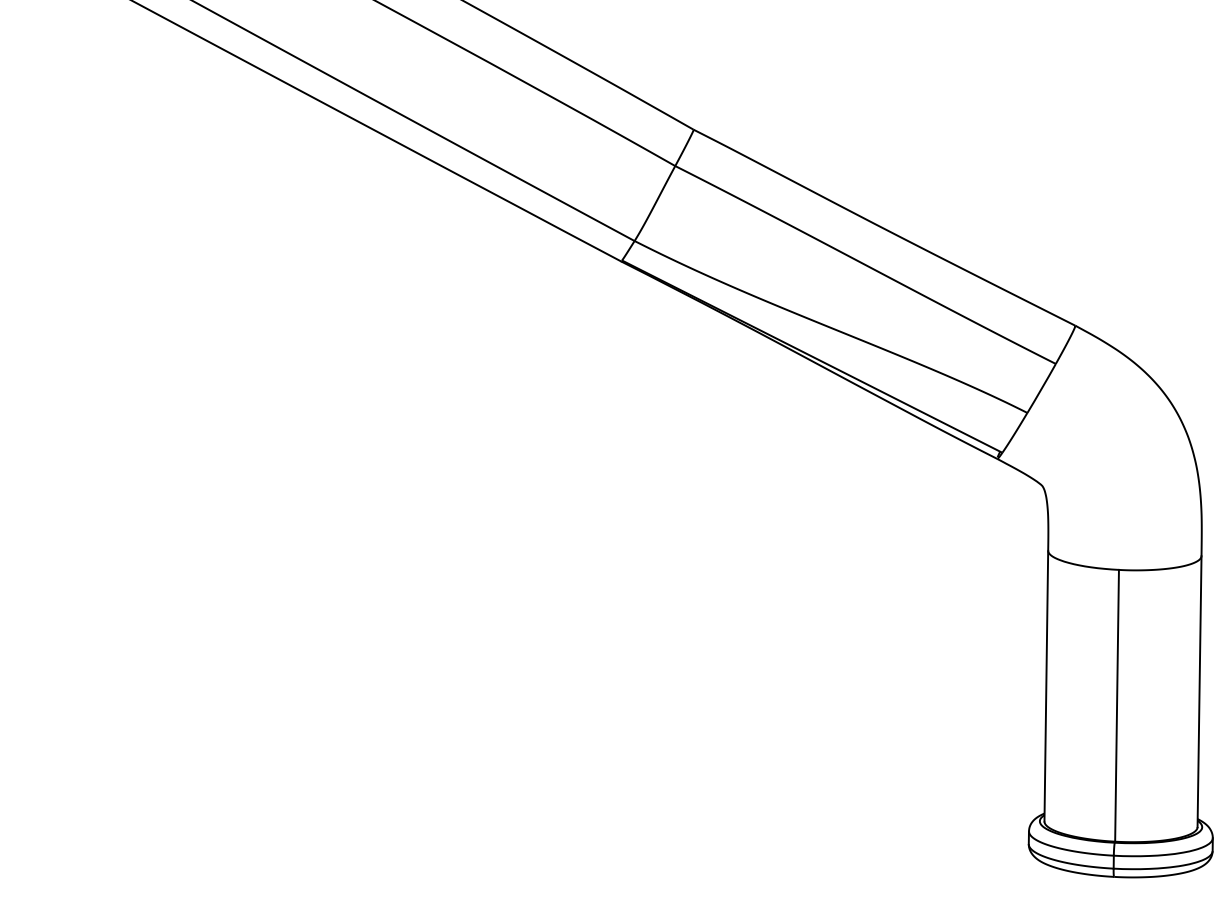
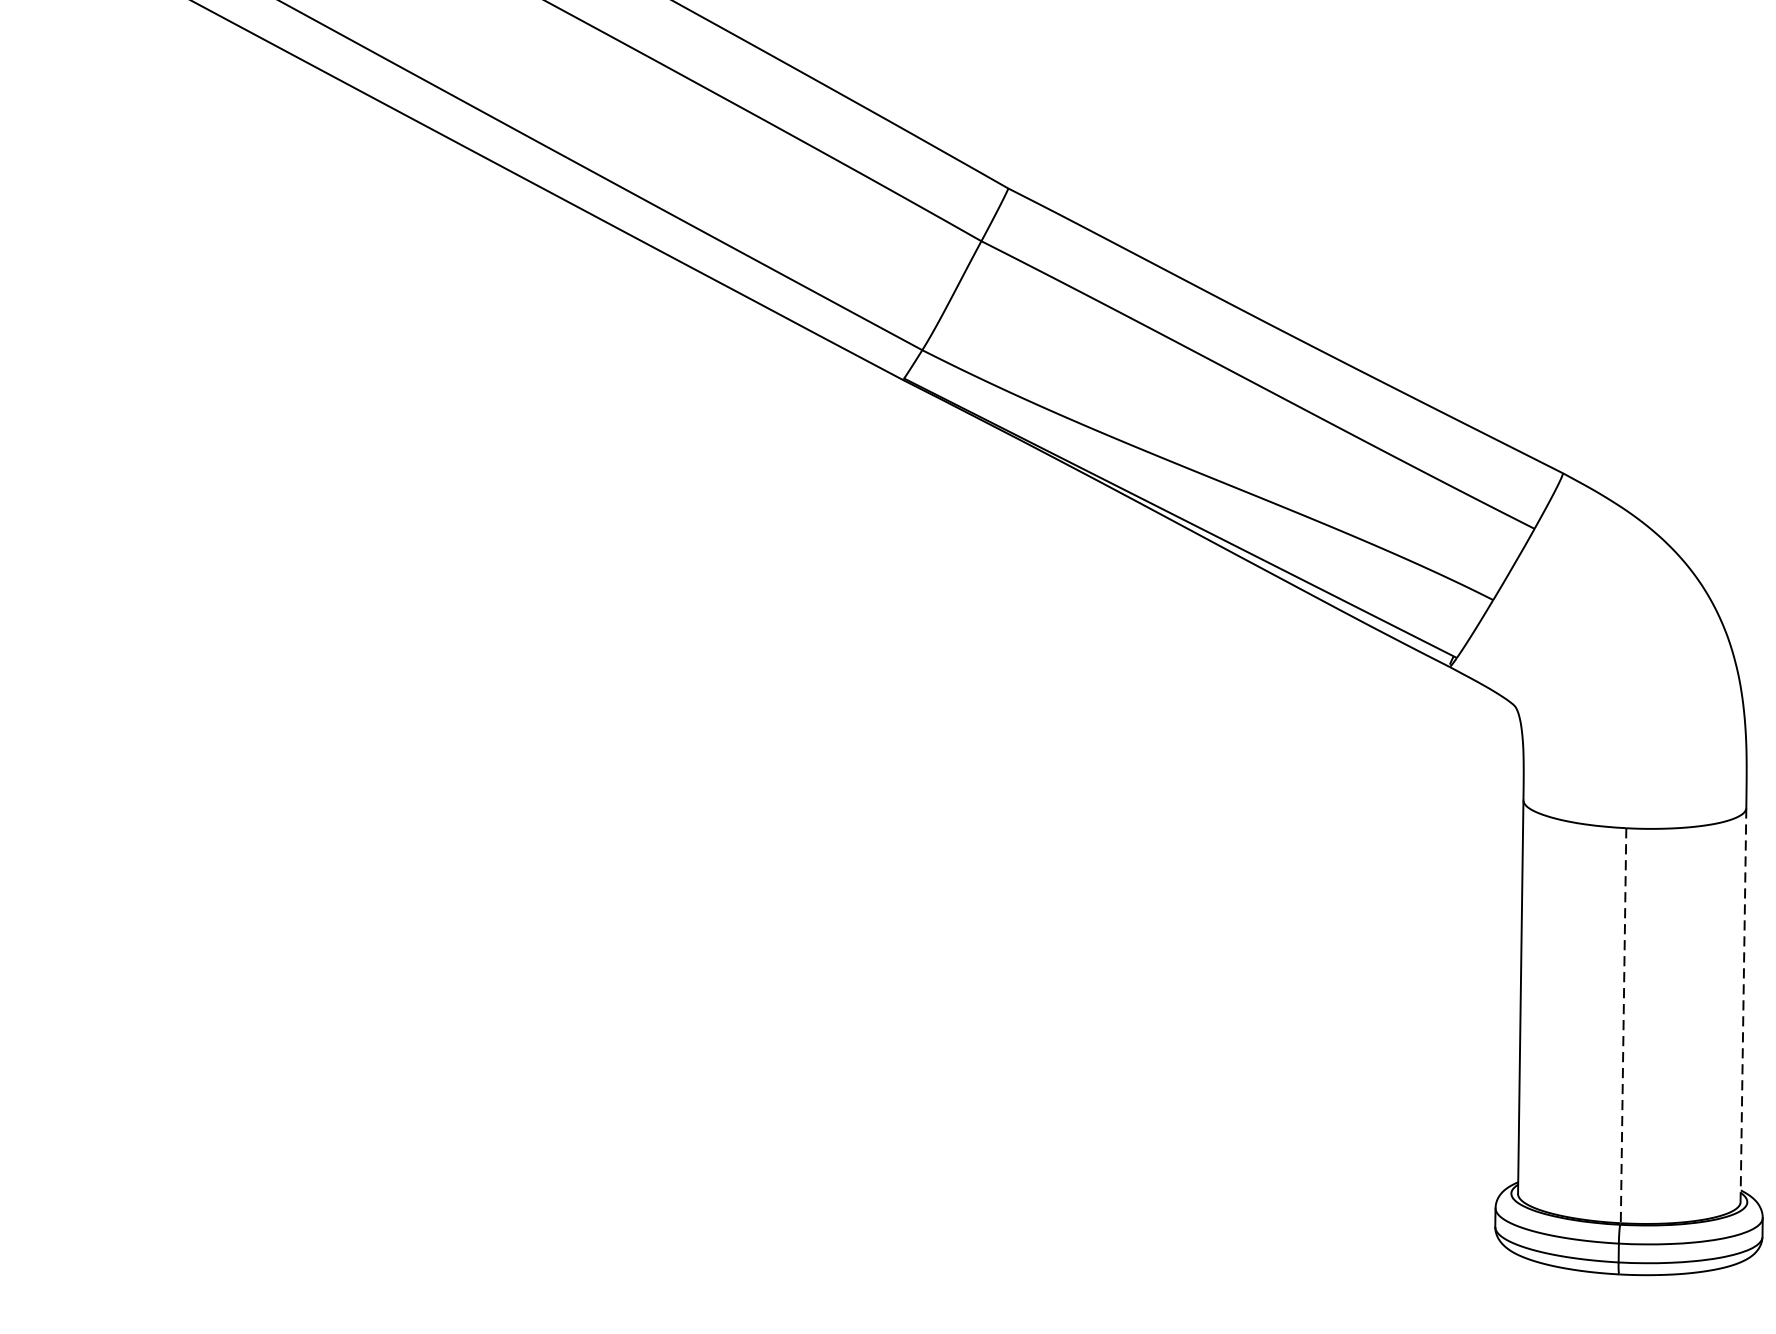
line: (1199, 692) -> (1743, 1006), solid -> dashed
line: (1117, 705) -> (1624, 1025), solid -> dashed

